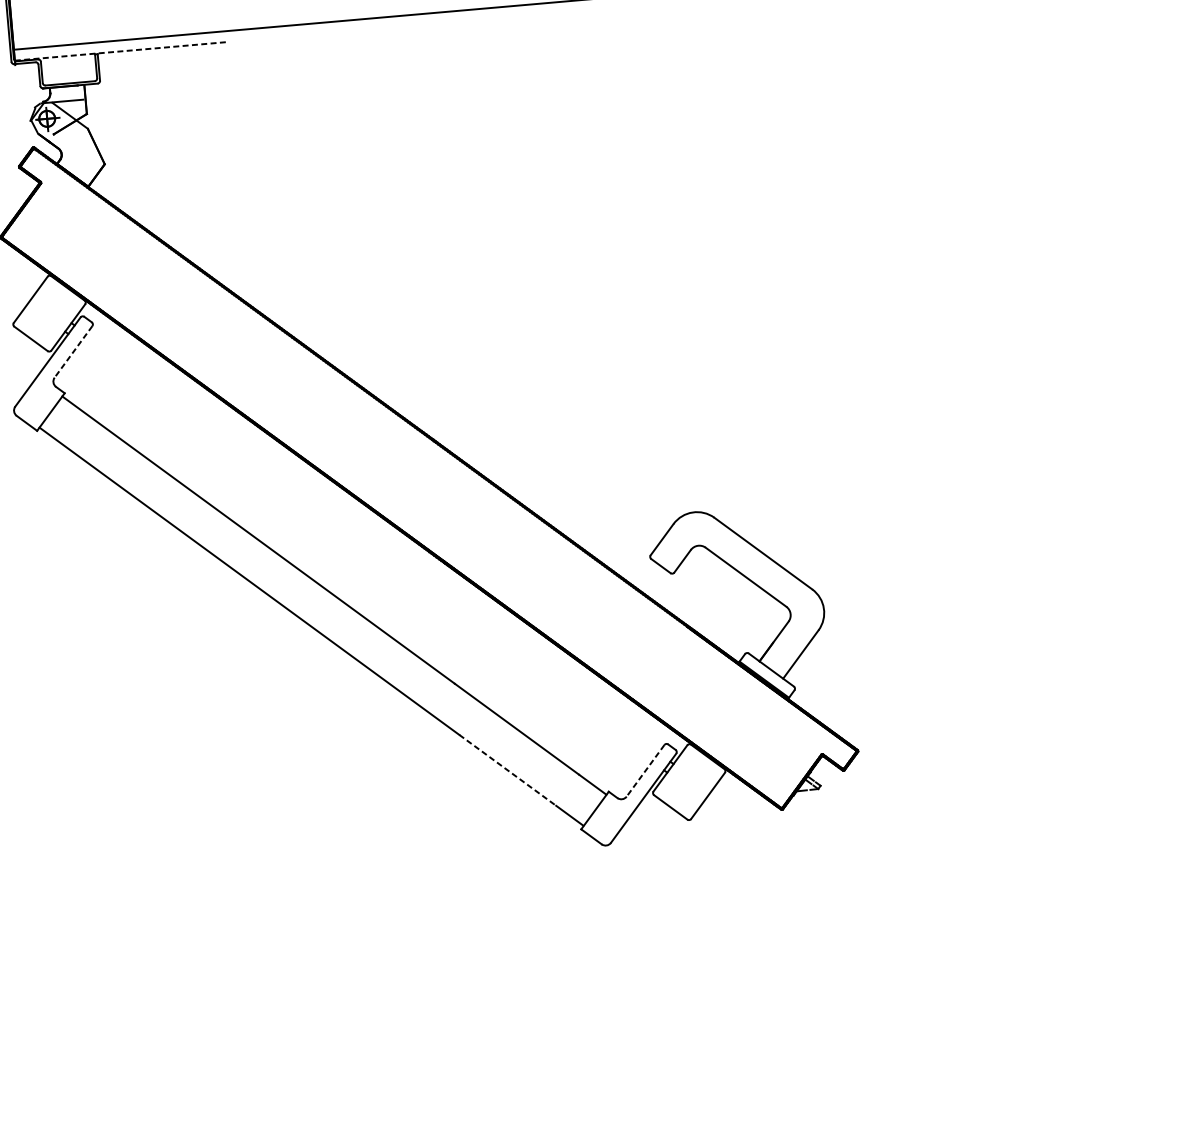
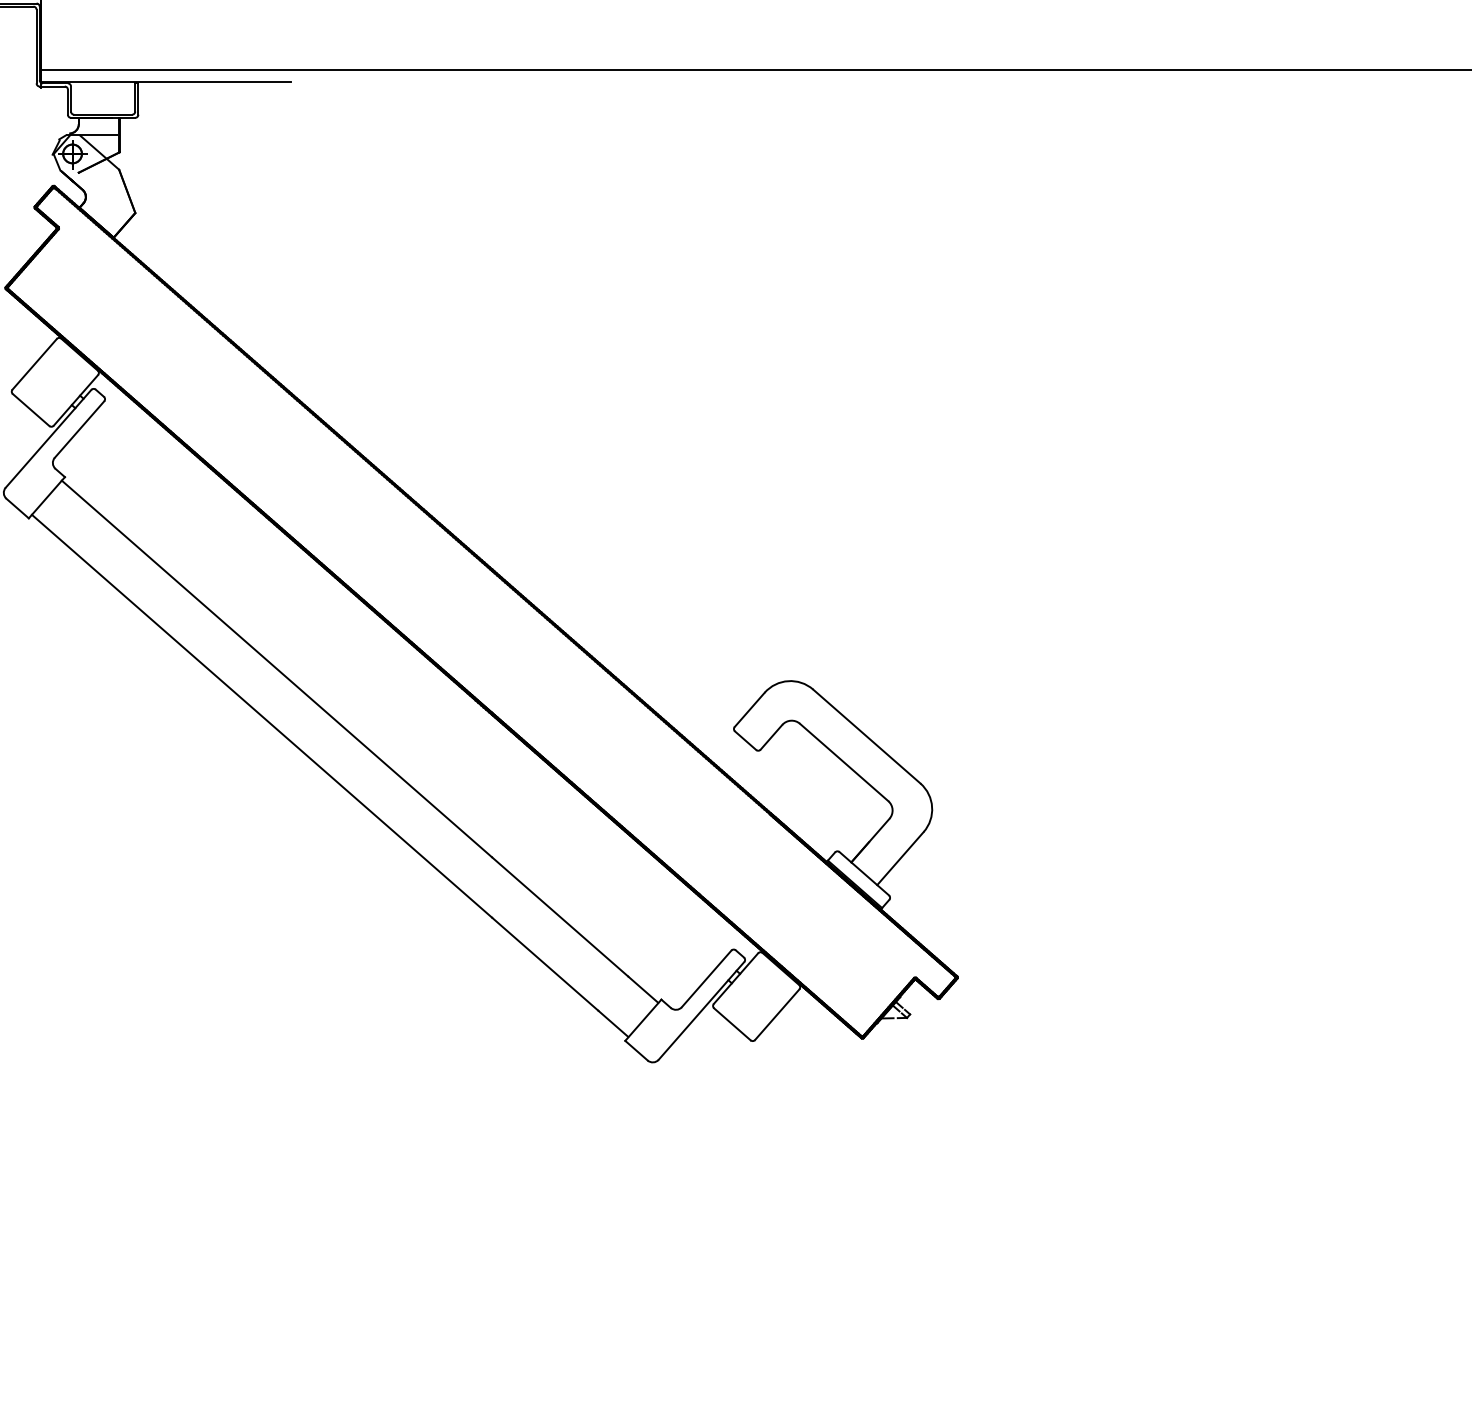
line: (121, 51) -> (166, 82), dashed -> solid
line: (73, 351) -> (79, 429), dashed -> solid
line: (507, 770) -> (545, 964), dashed -> solid
line: (645, 770) -> (706, 978), dashed -> solid

